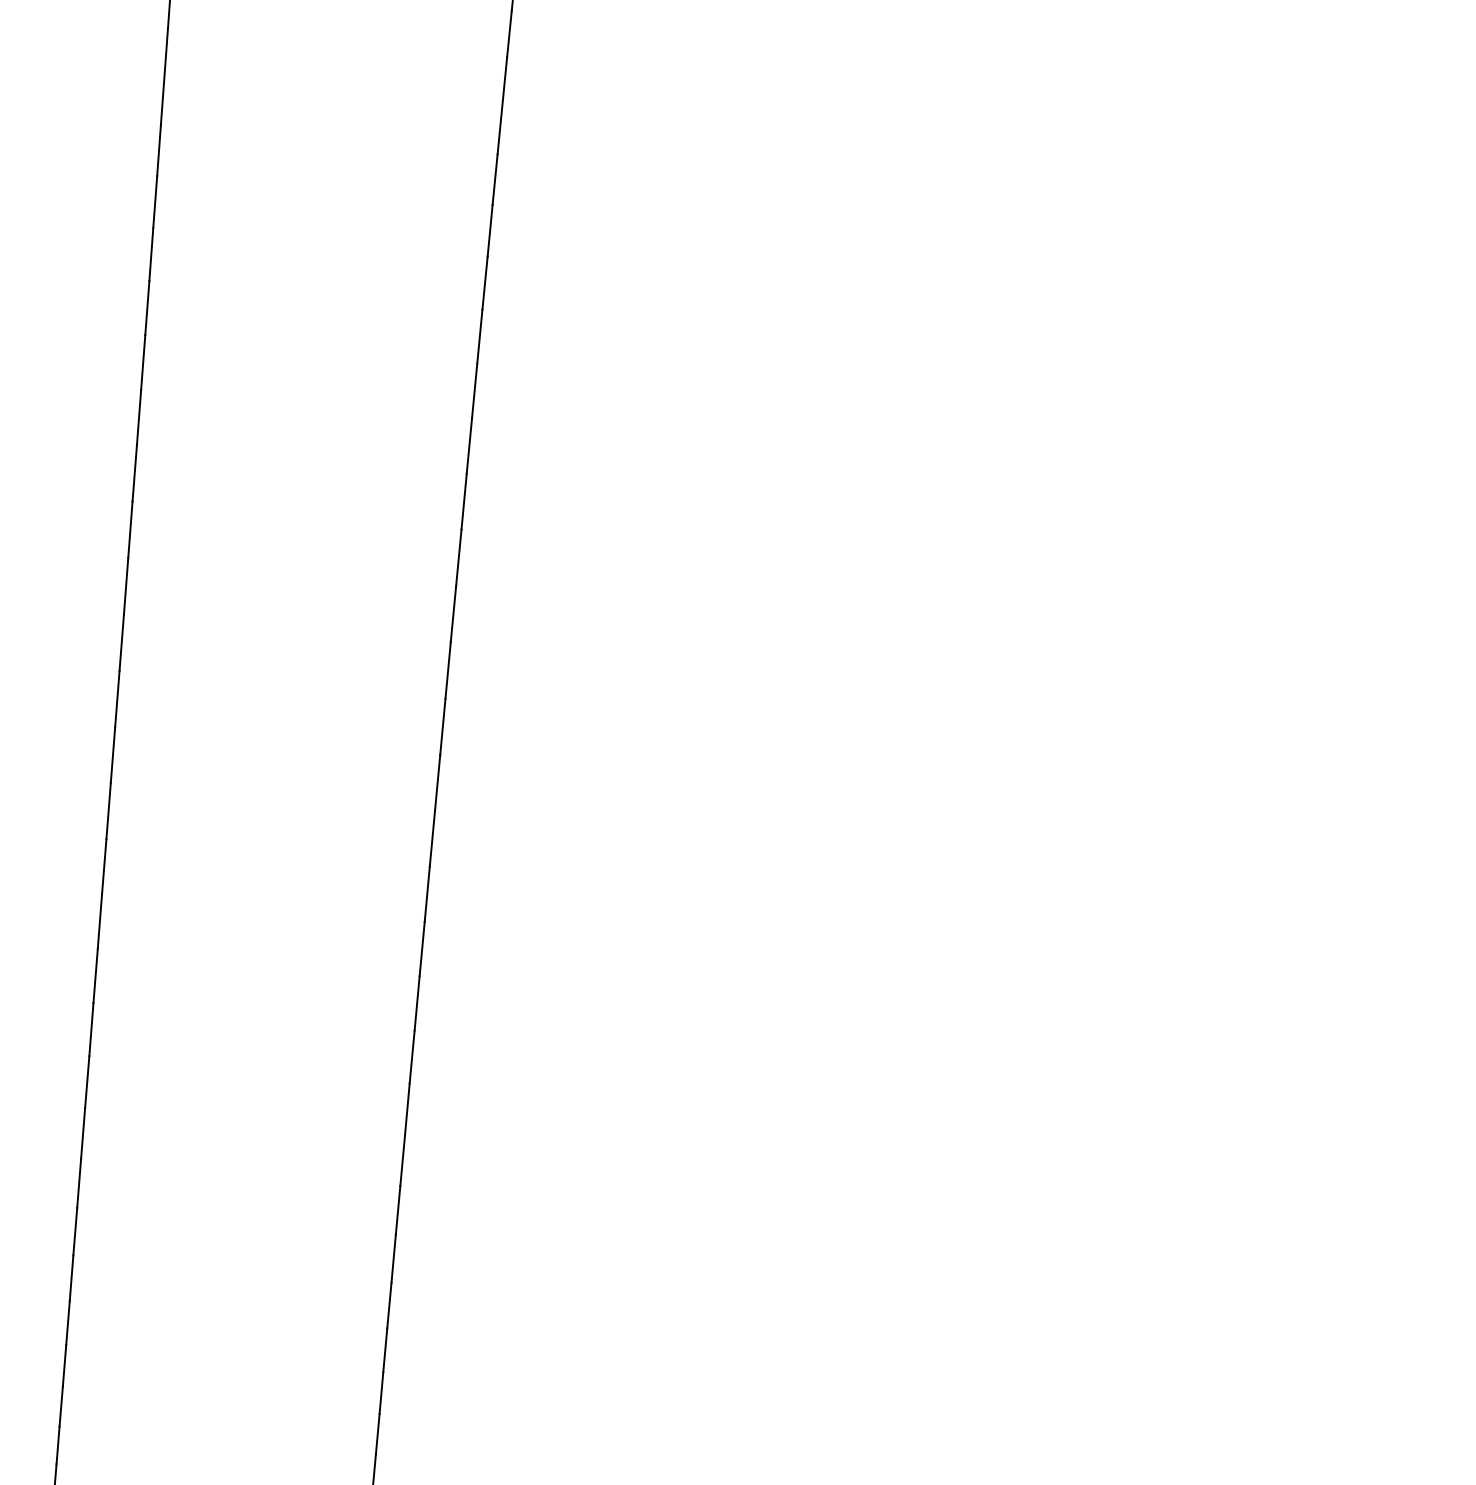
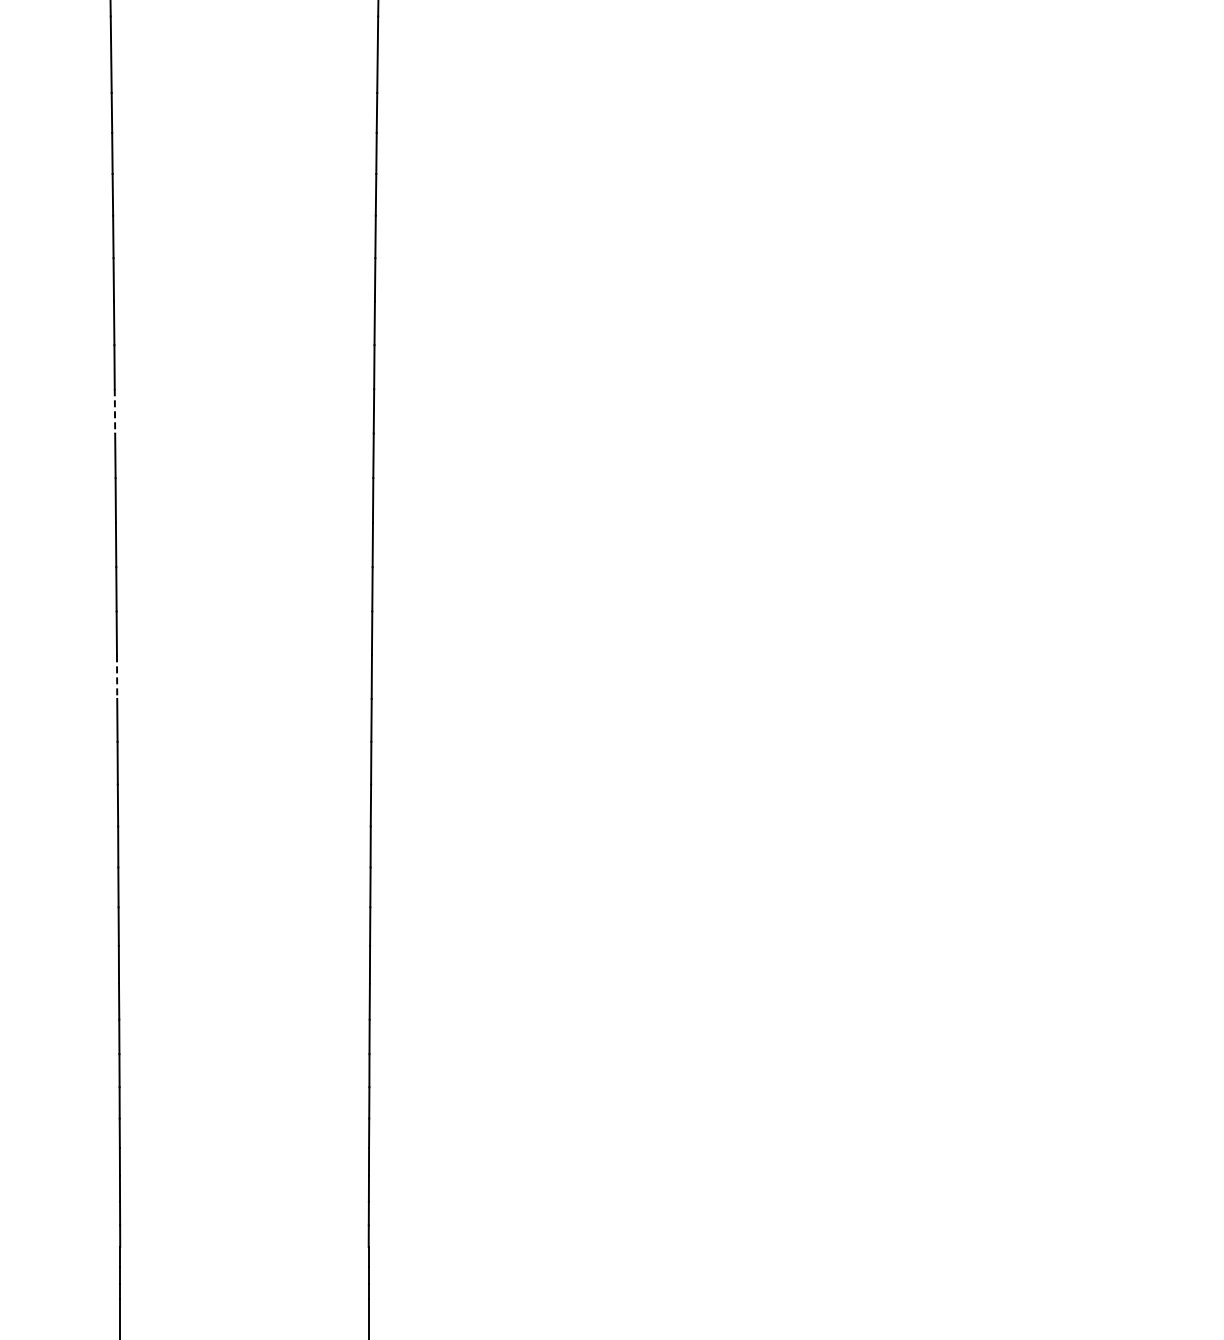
line: (129, 529) -> (114, 411), solid -> dashed
line: (104, 867) -> (117, 677), solid -> dashed

